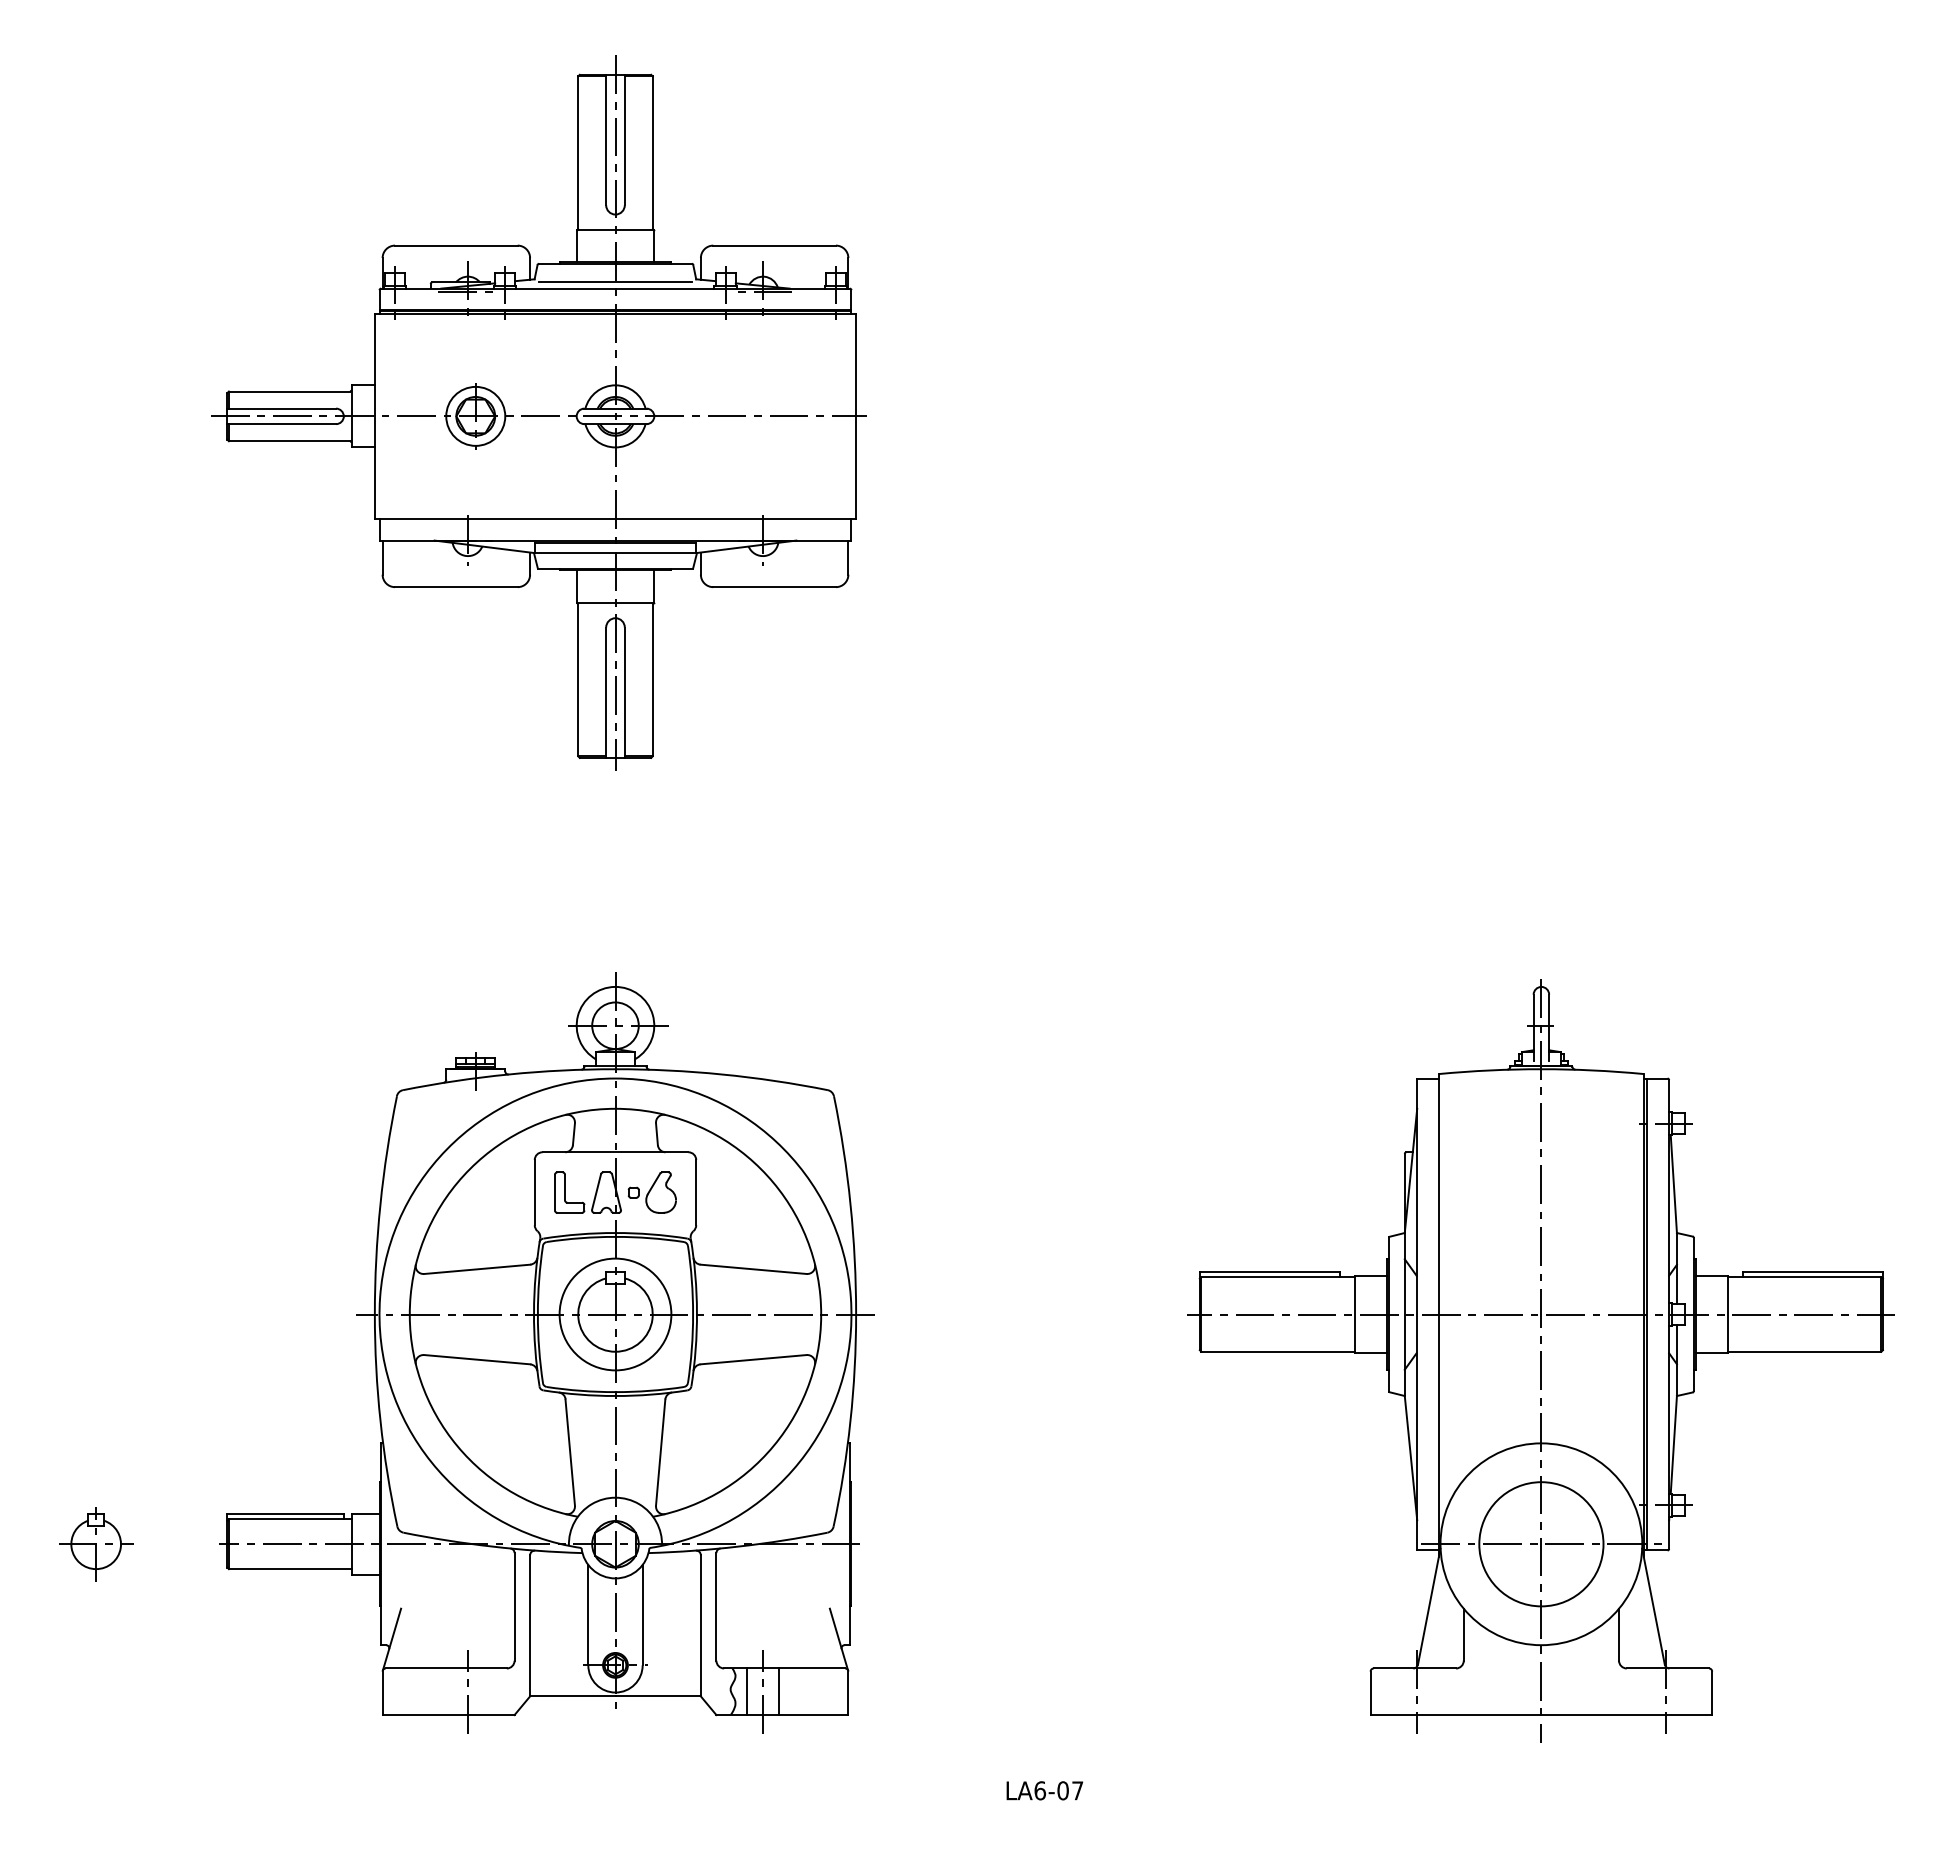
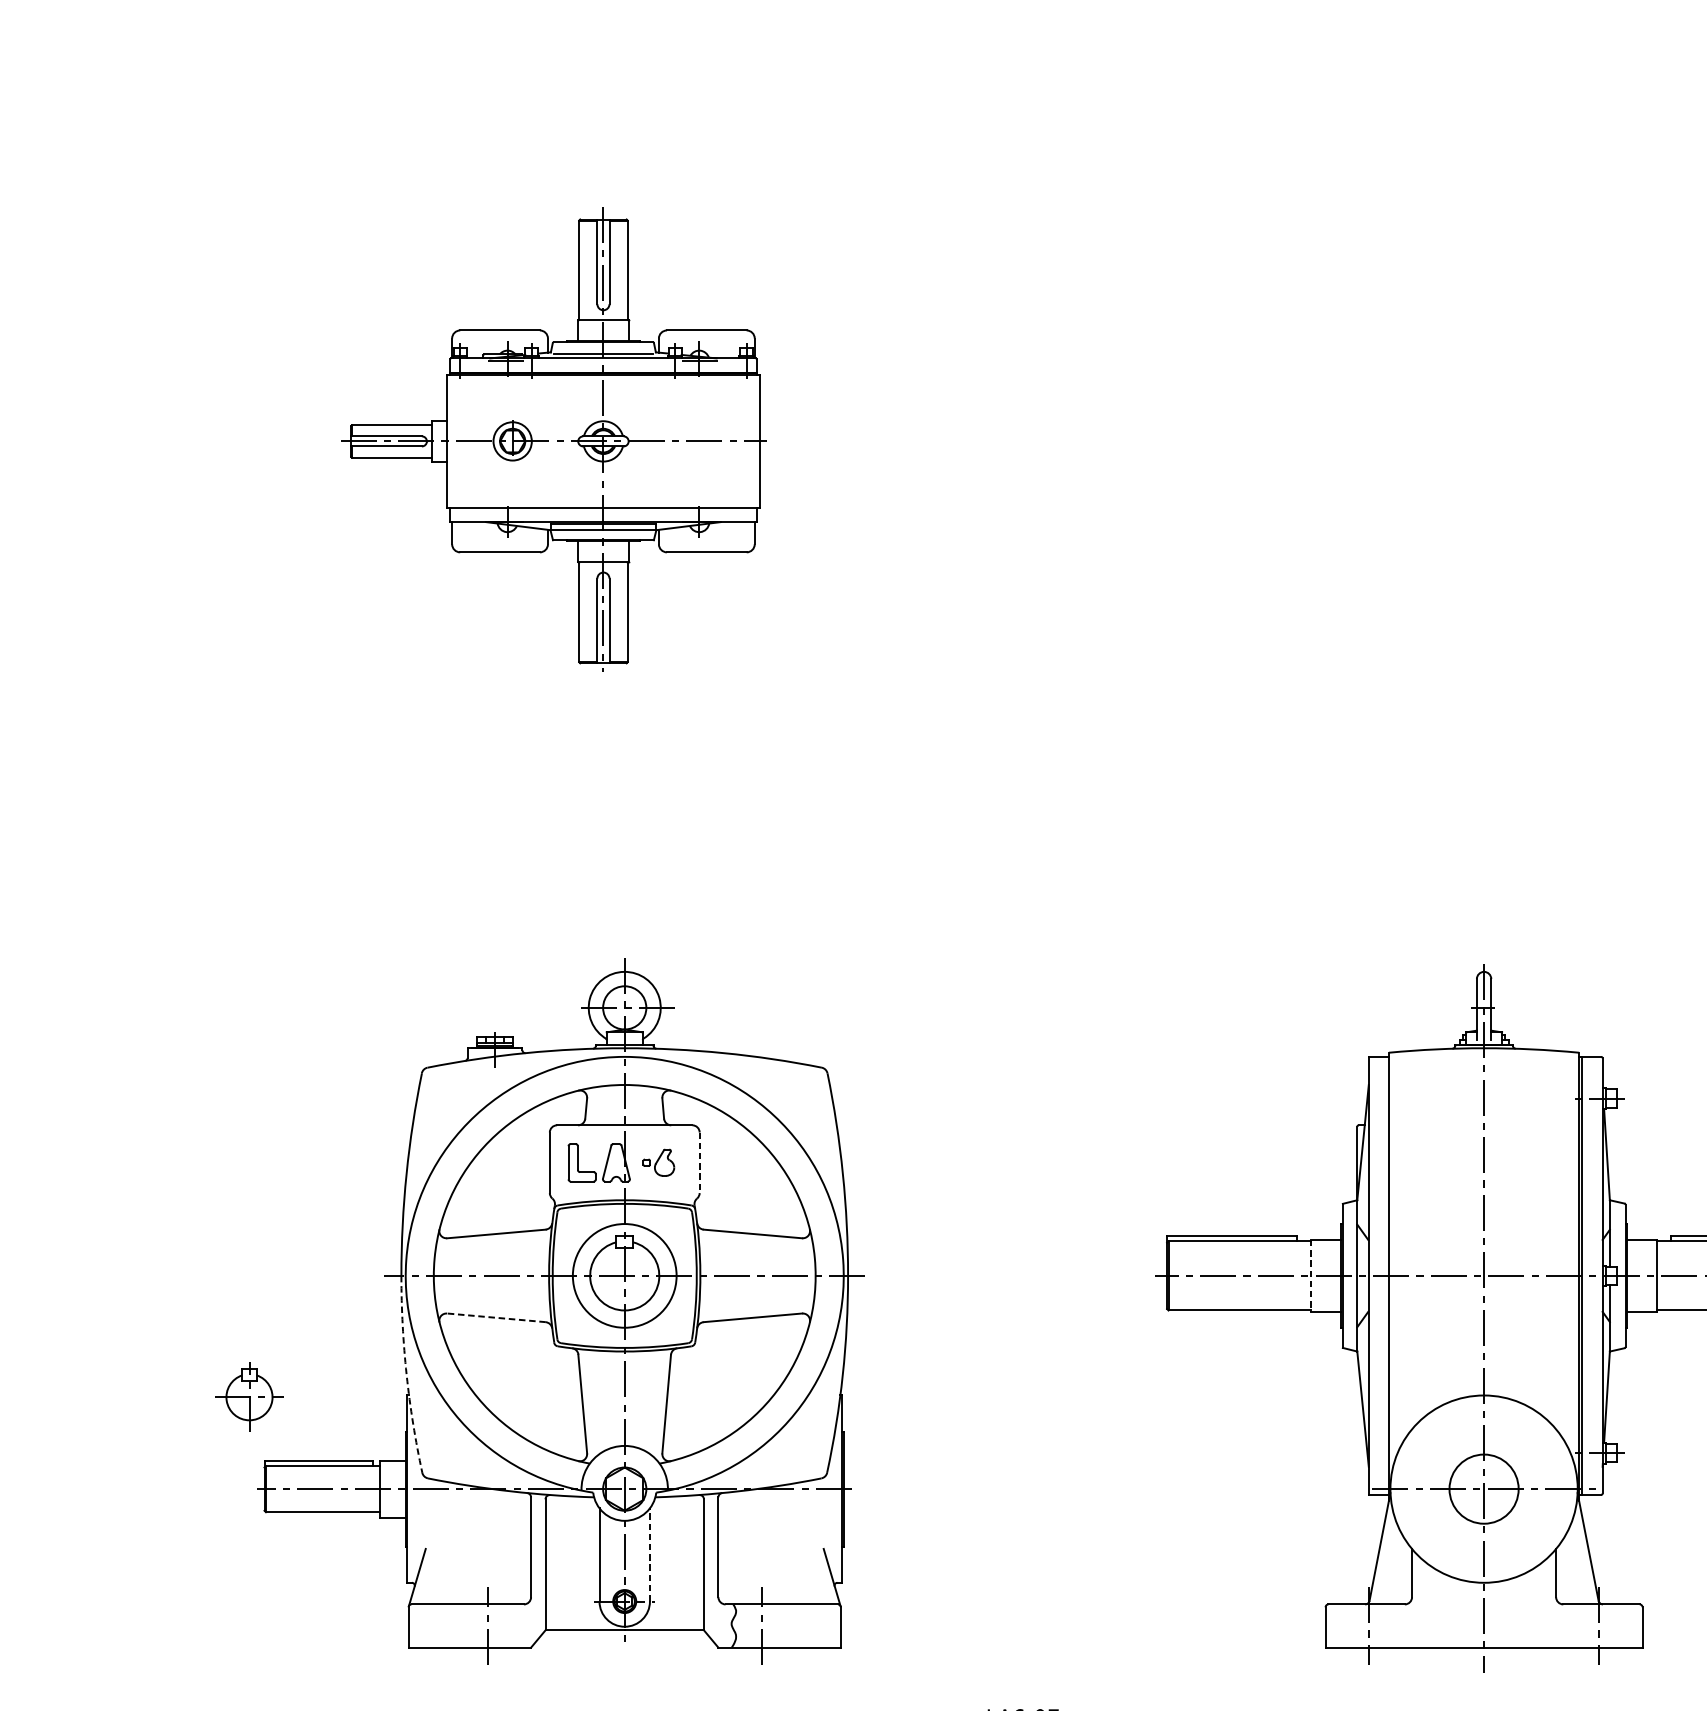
part: (538, 412) -> (553, 438), size x0.7
part: (651, 1192) -> (658, 1162), size x0.7
line: (696, 1192) -> (699, 1162), solid -> dashed
line: (1355, 1314) -> (1311, 1275), solid -> dashed
line: (476, 1359) -> (495, 1317), solid -> dashed
arc: (380, 1421) -> (406, 1375), solid -> dashed
part: (96, 1544) -> (249, 1397), moved
circle: (1541, 1544) -> (1484, 1489), size x0.6
line: (642, 1614) -> (649, 1554), solid -> dashed
line: (747, 1691) -> (747, 1625), removed
line: (778, 1691) -> (776, 1625), removed

